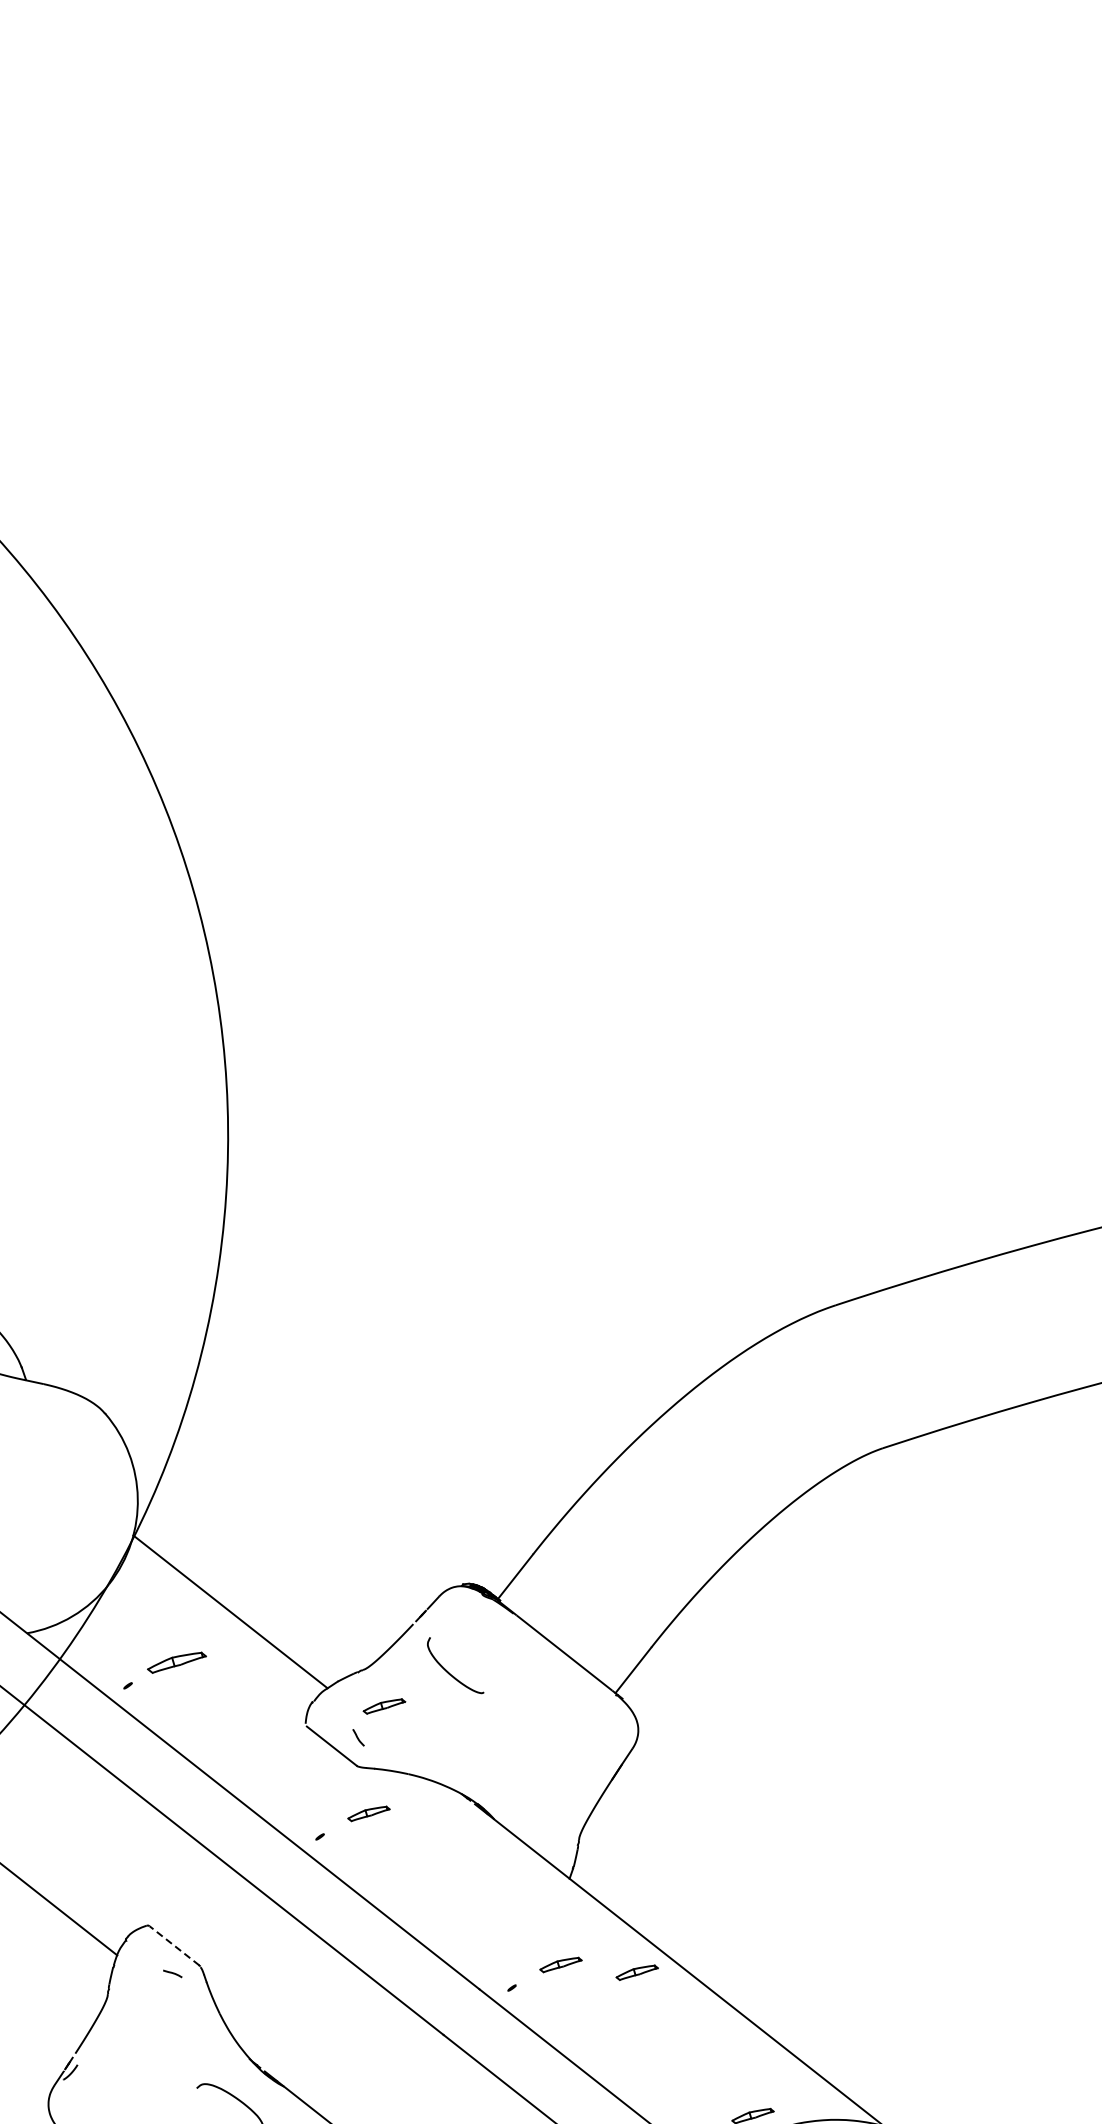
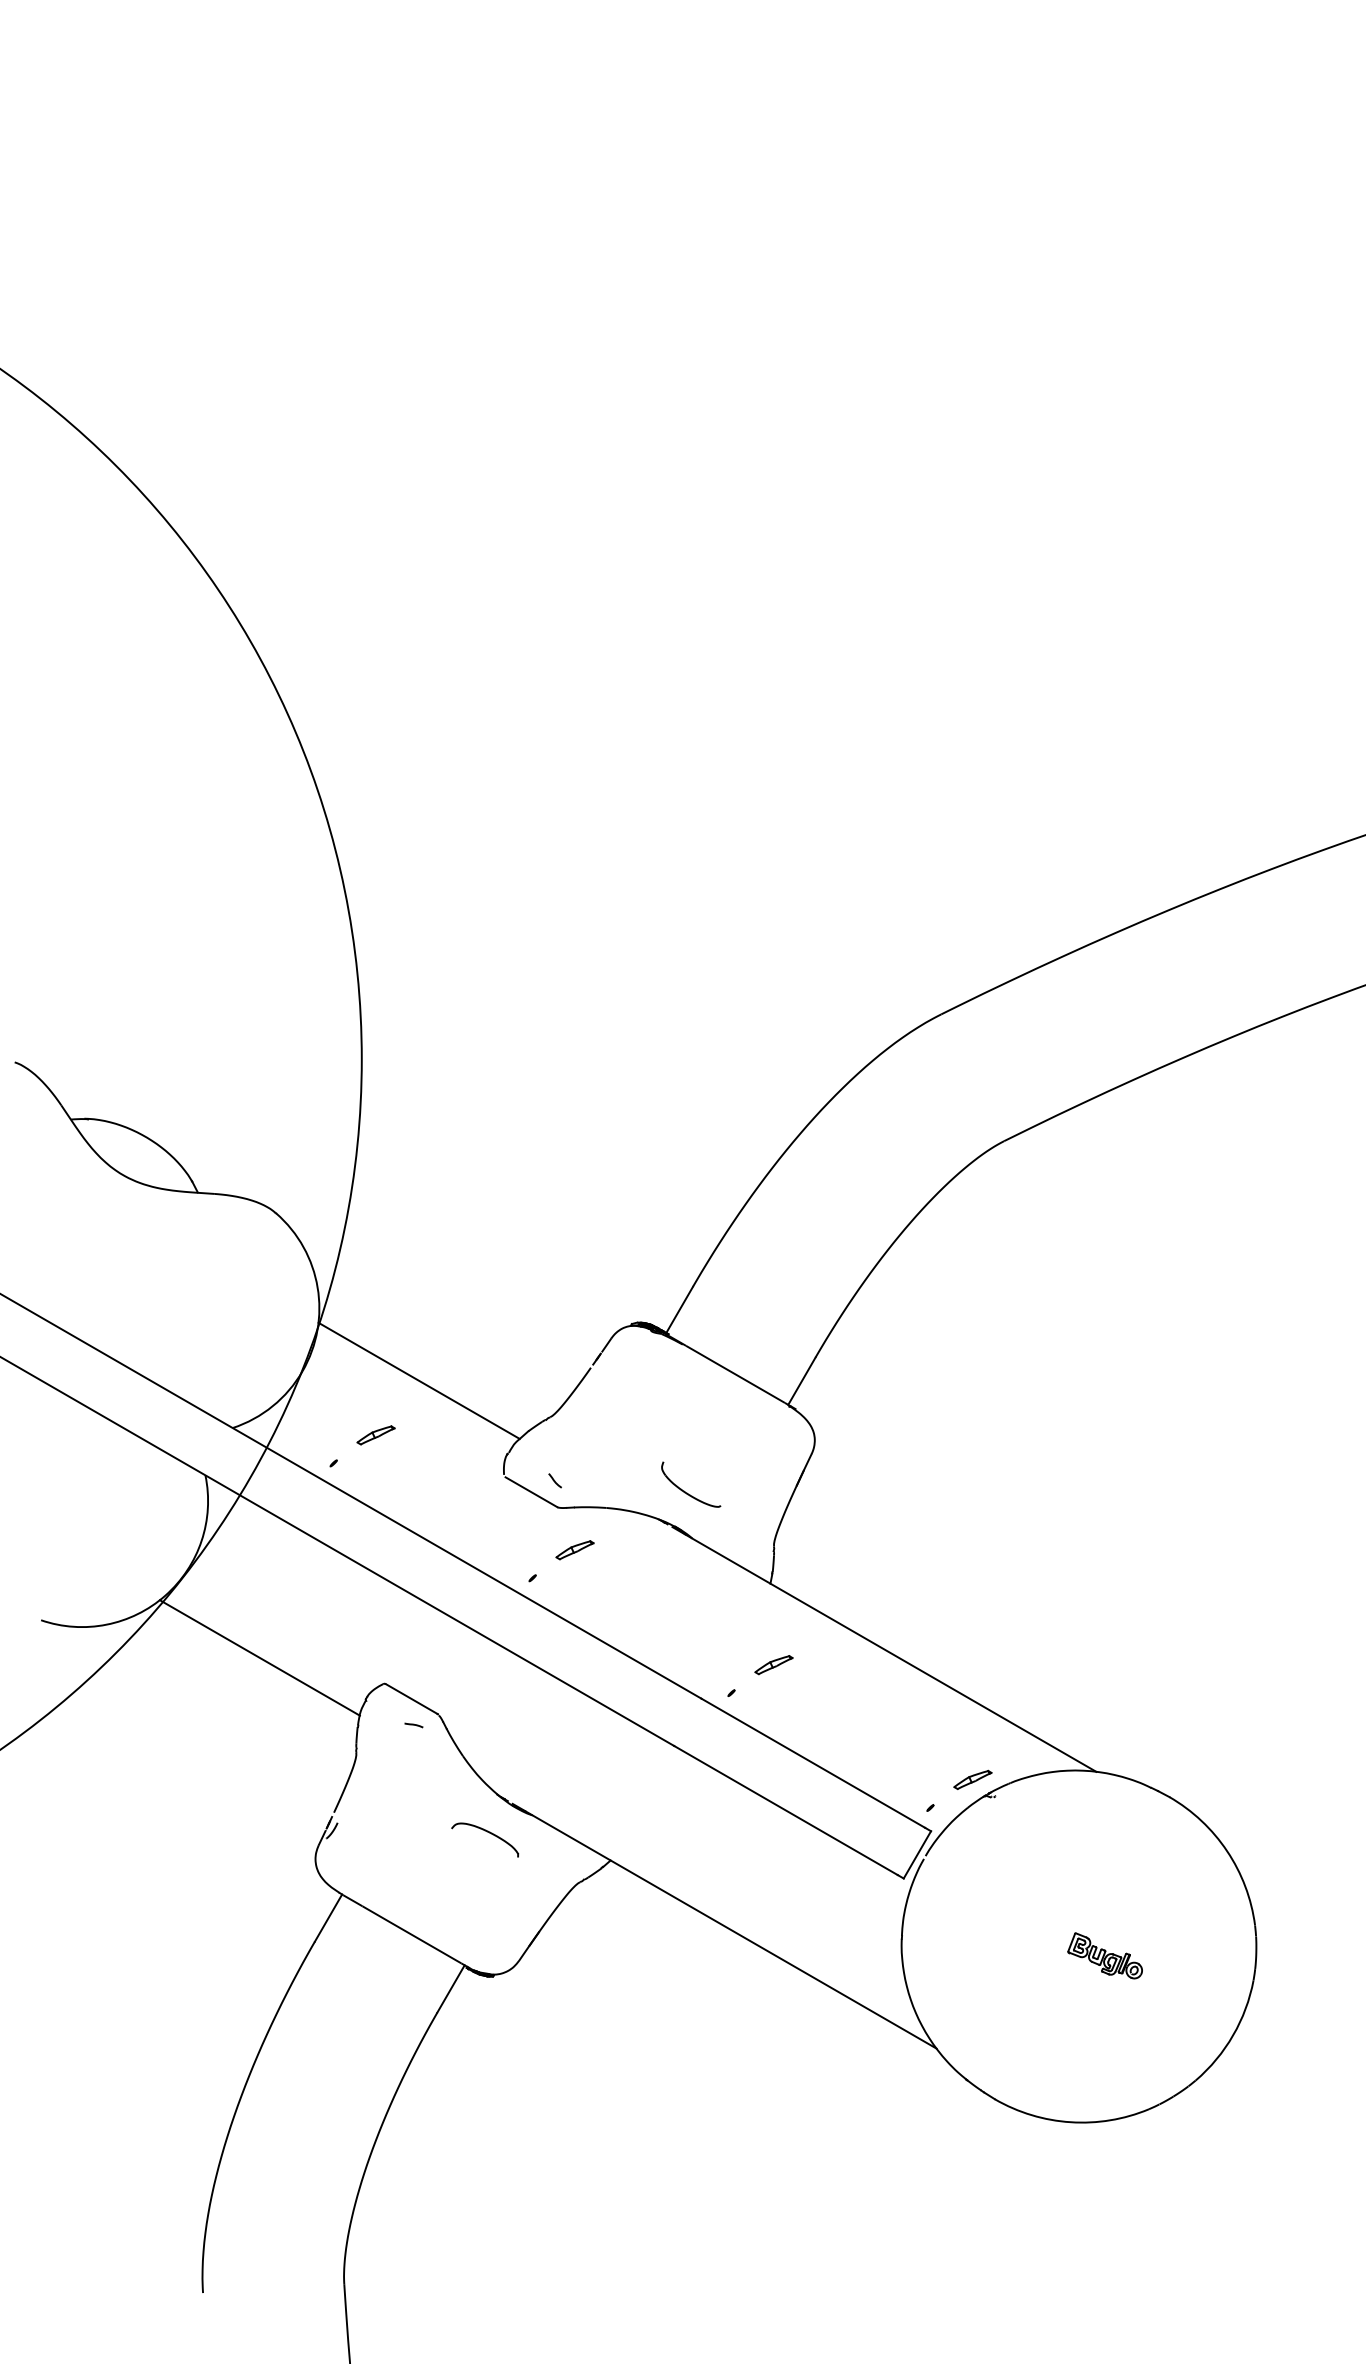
part: (176, 1662) -> (375, 1435), size x0.71
part: (450, 1673) -> (687, 1492), moved
part: (383, 1706) -> (574, 1448), removed
line: (174, 1946) -> (411, 1699), dashed -> solid
part: (636, 1973) -> (845, 1662), removed

